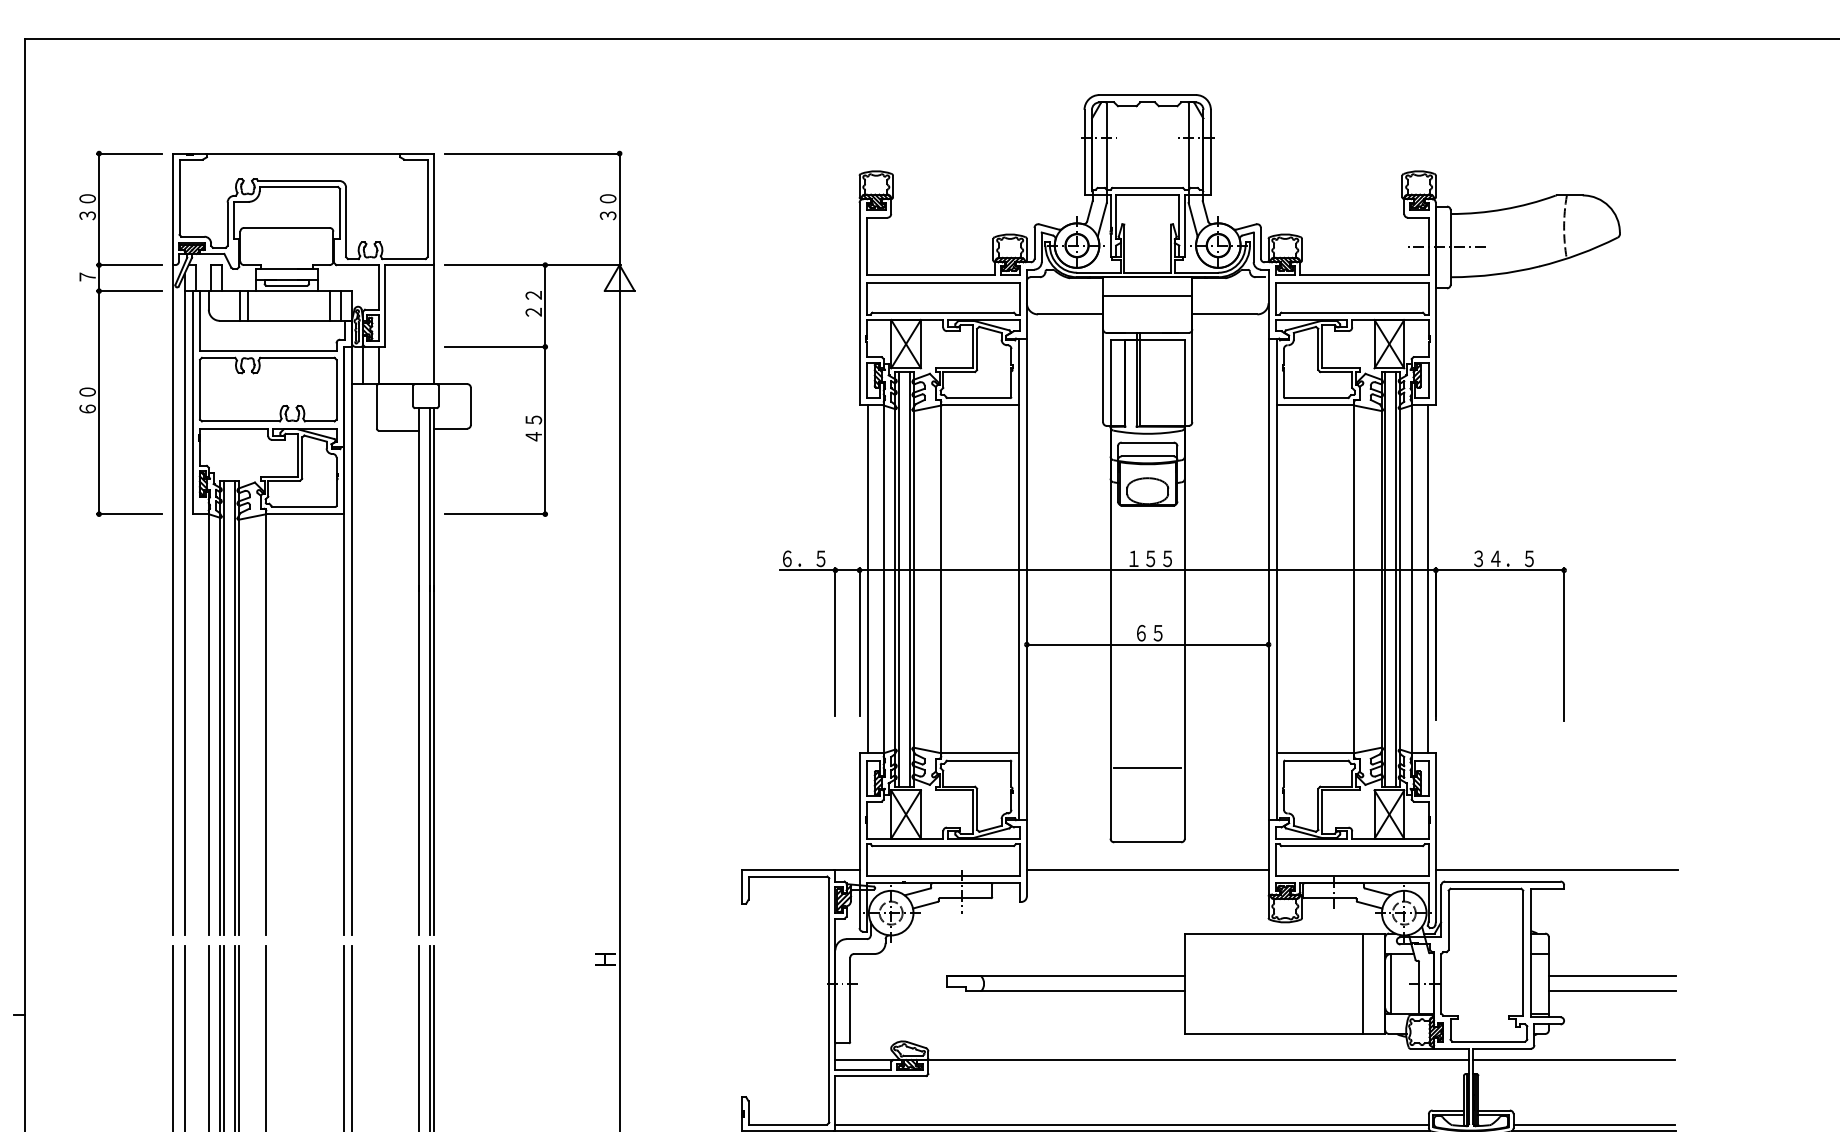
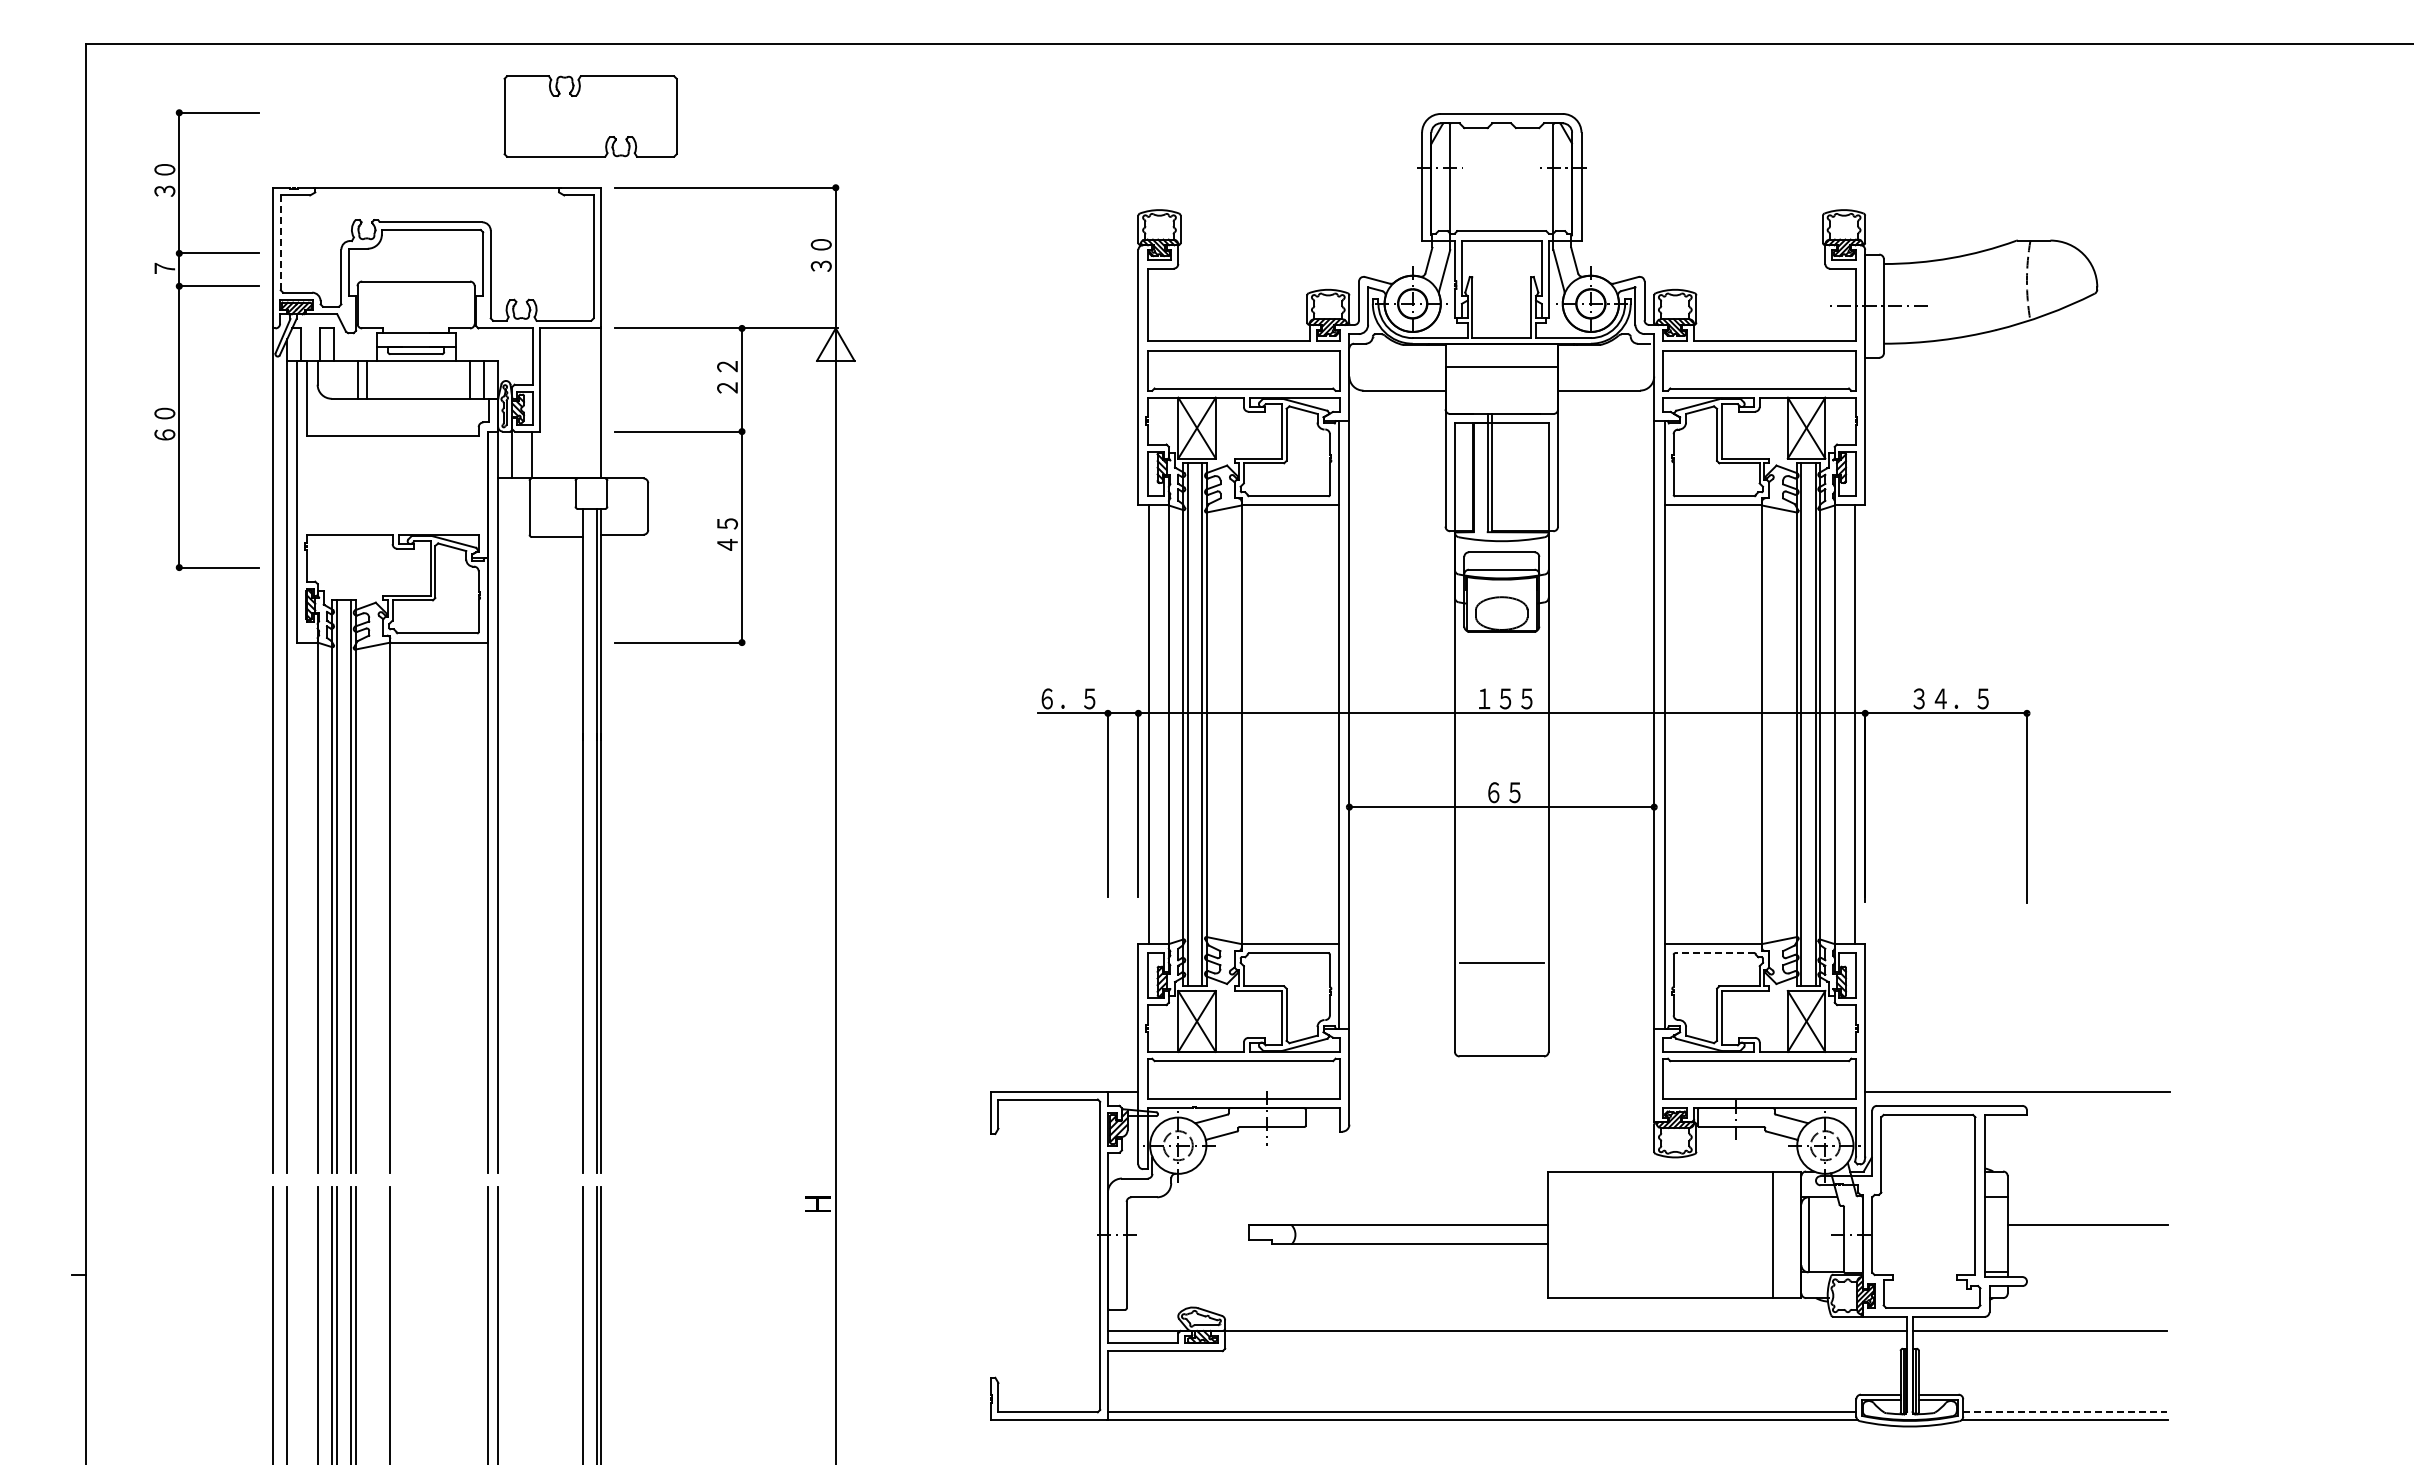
line: (179, 197) -> (280, 243), solid -> dashed
part: (99, 333) -> (179, 339), moved
part: (268, 389) -> (590, 116), moved
line: (1316, 760) -> (1714, 953), solid -> dashed
line: (1147, 870) -> (1501, 1091), removed
line: (1612, 991) -> (2087, 1244), removed
line: (1593, 1124) -> (2064, 1412), solid -> dashed

